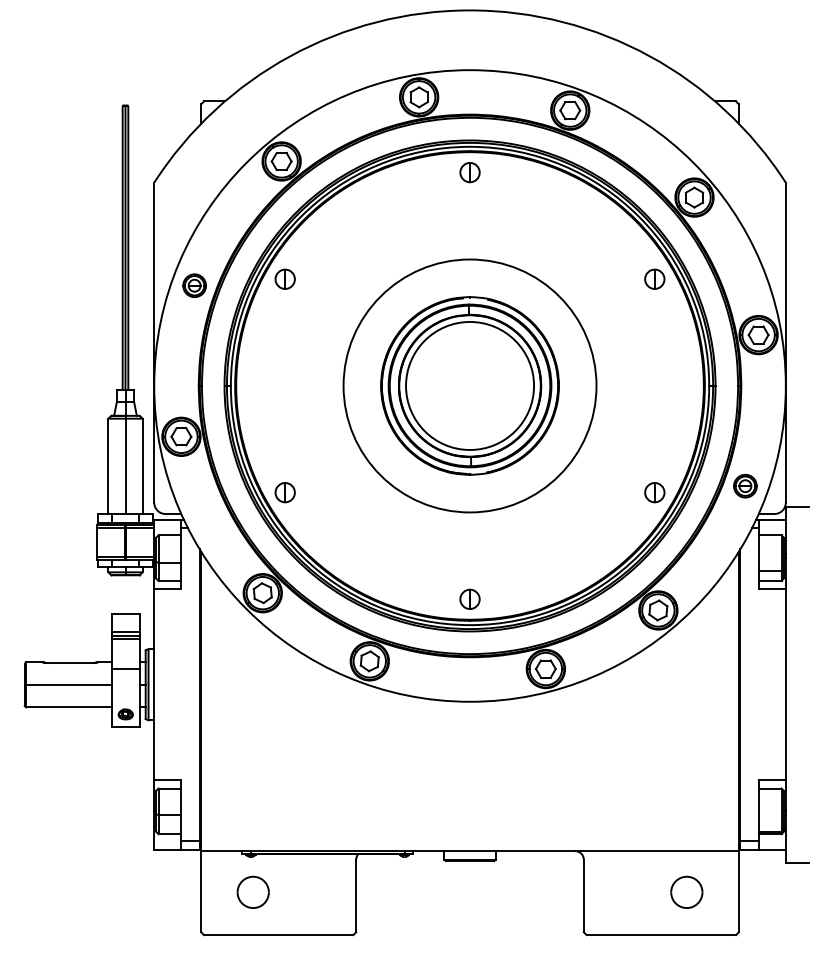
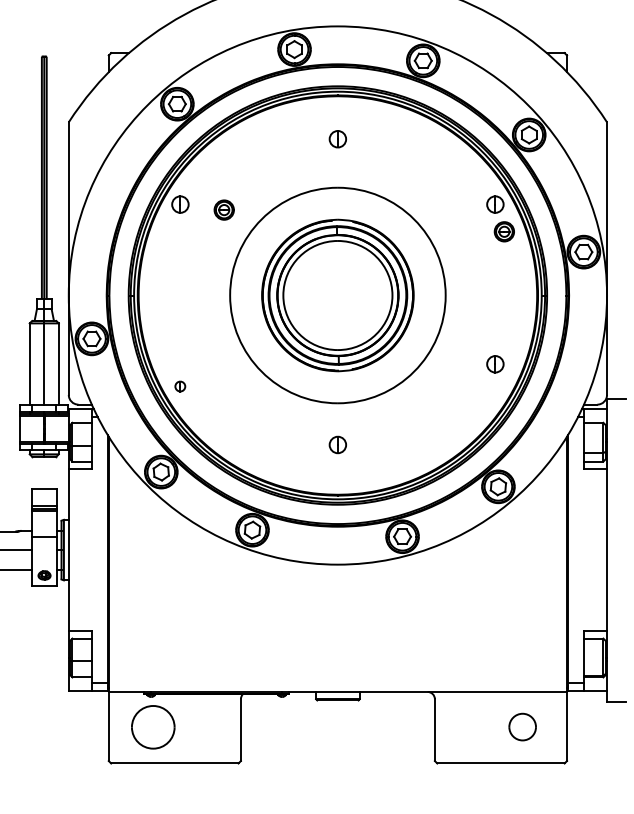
part: (469, 172) -> (337, 139), moved
part: (194, 285) -> (224, 209), moved
part: (745, 485) -> (504, 231), moved
part: (284, 492) -> (179, 386), size x0.6
part: (654, 492) -> (495, 364), moved
part: (469, 598) -> (337, 444), moved
part: (252, 891) -> (152, 726), size x1.6

